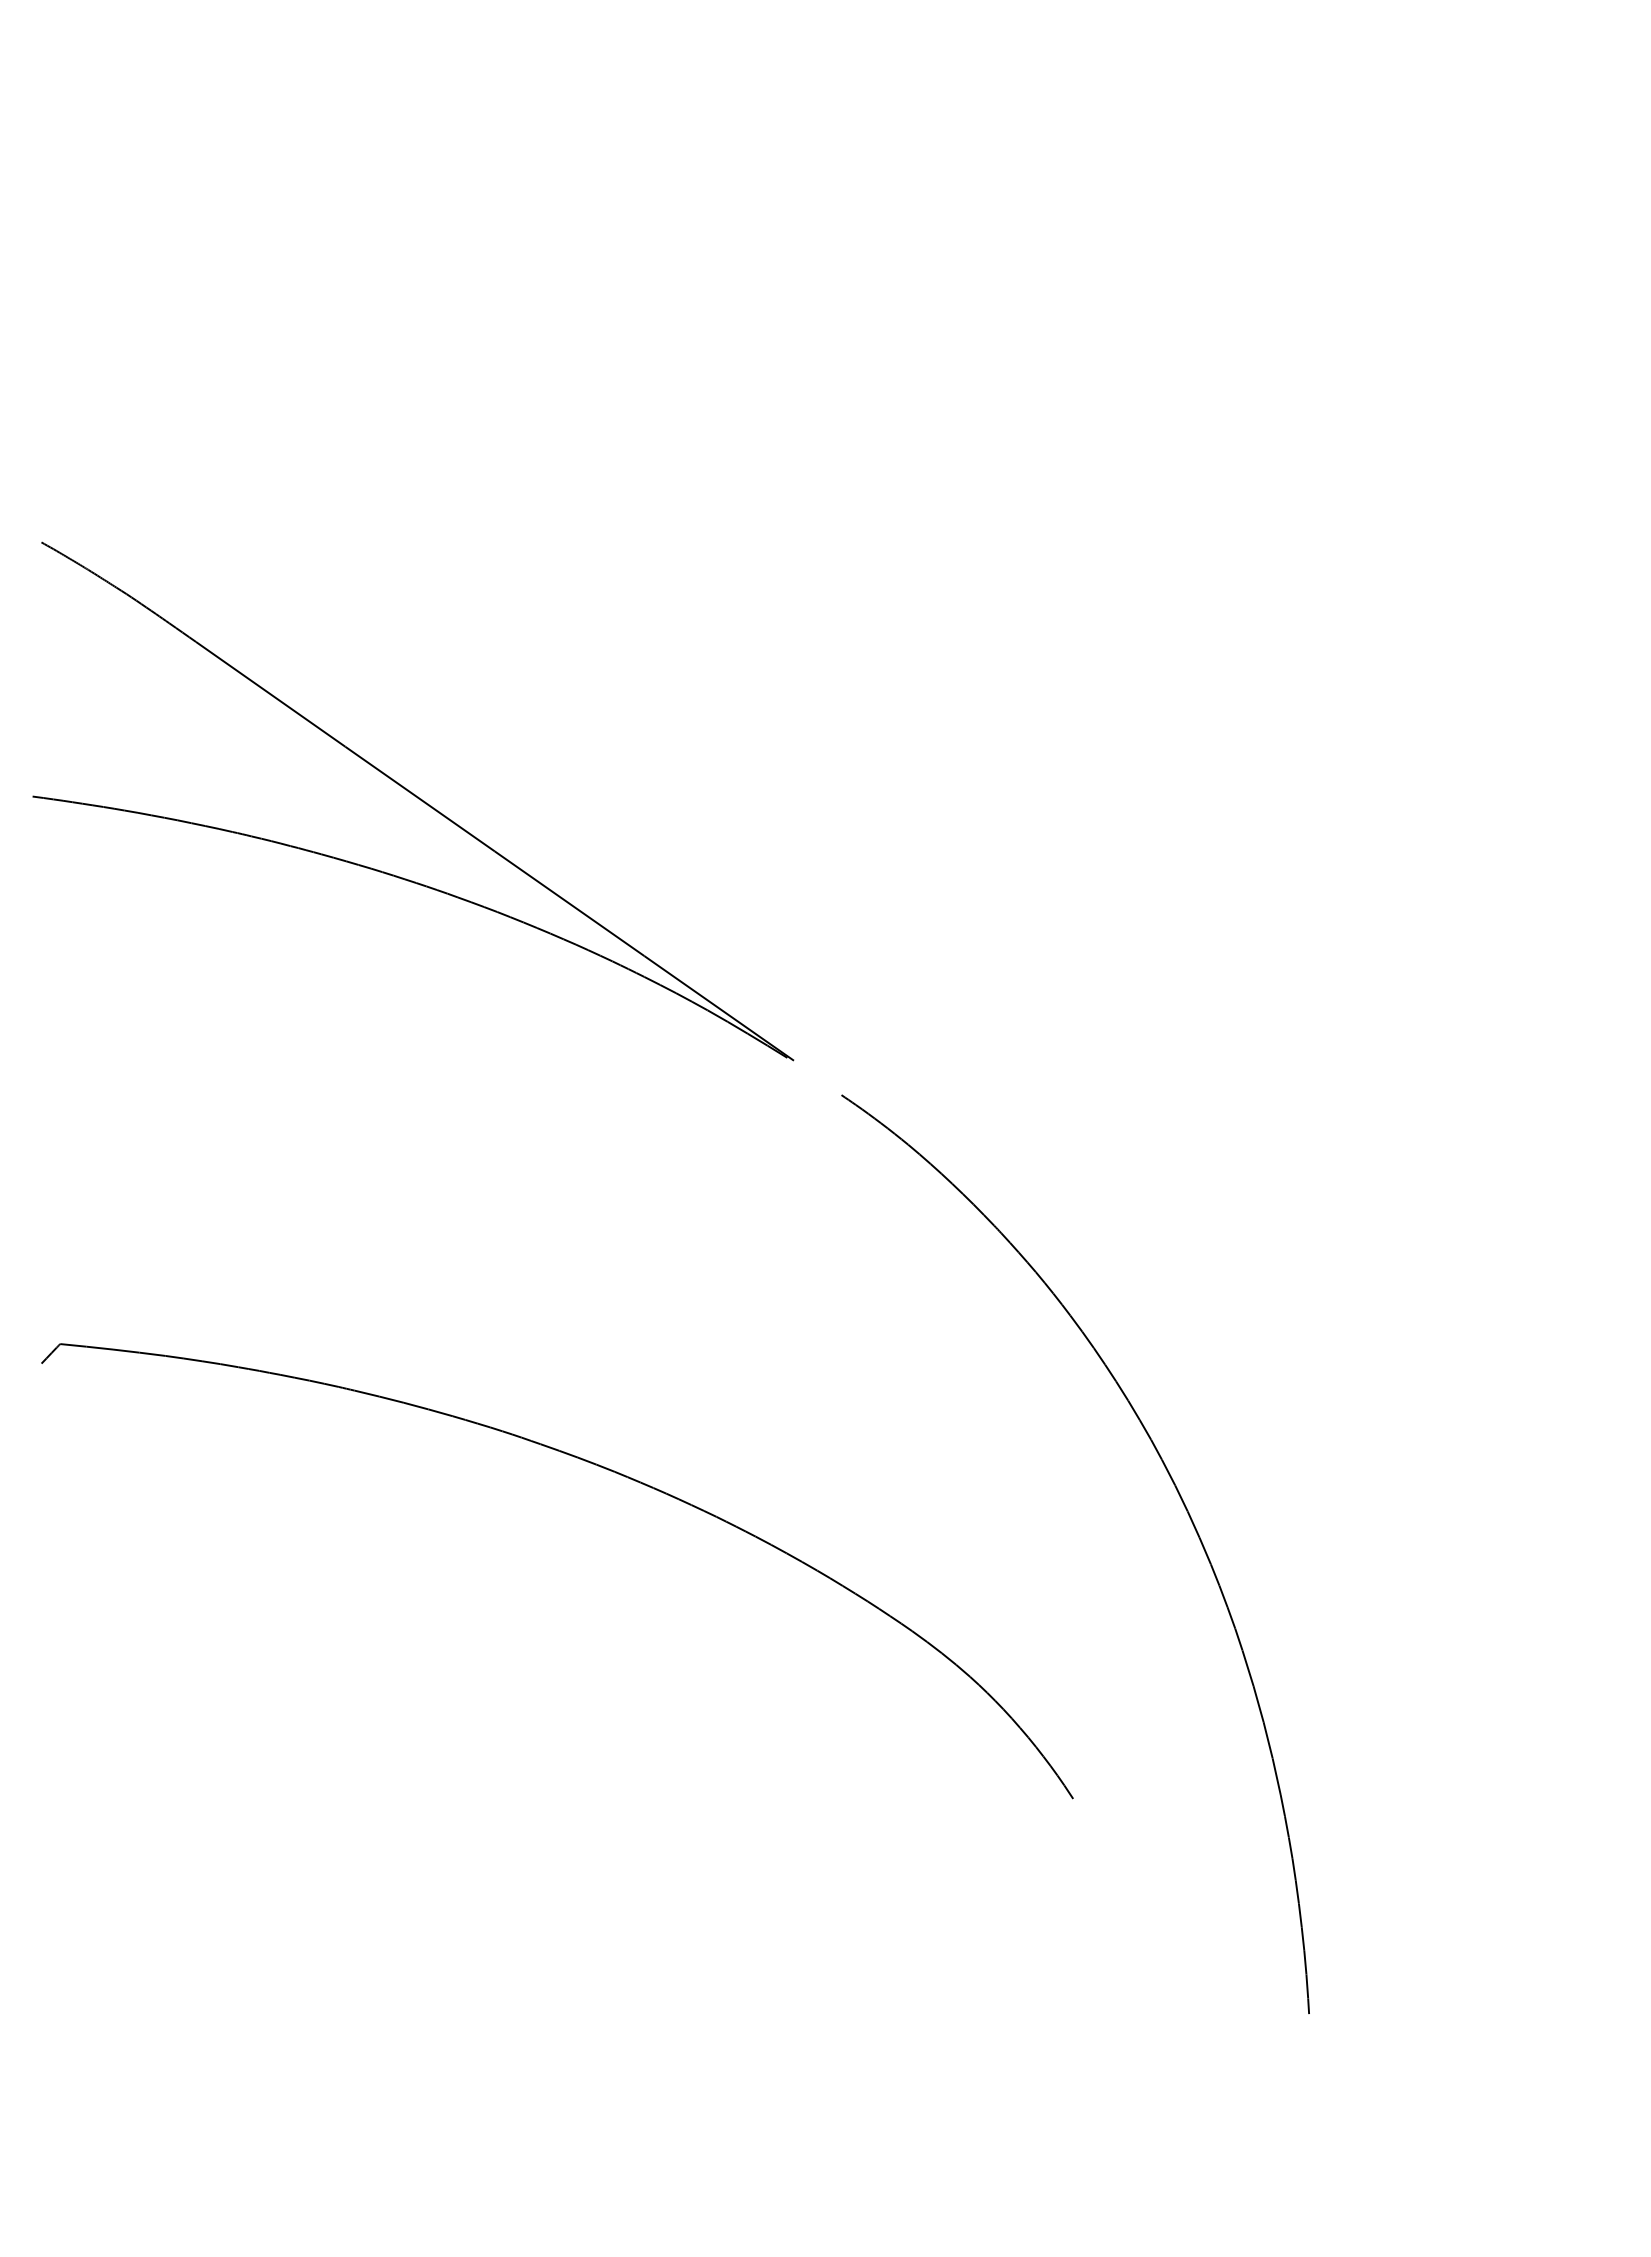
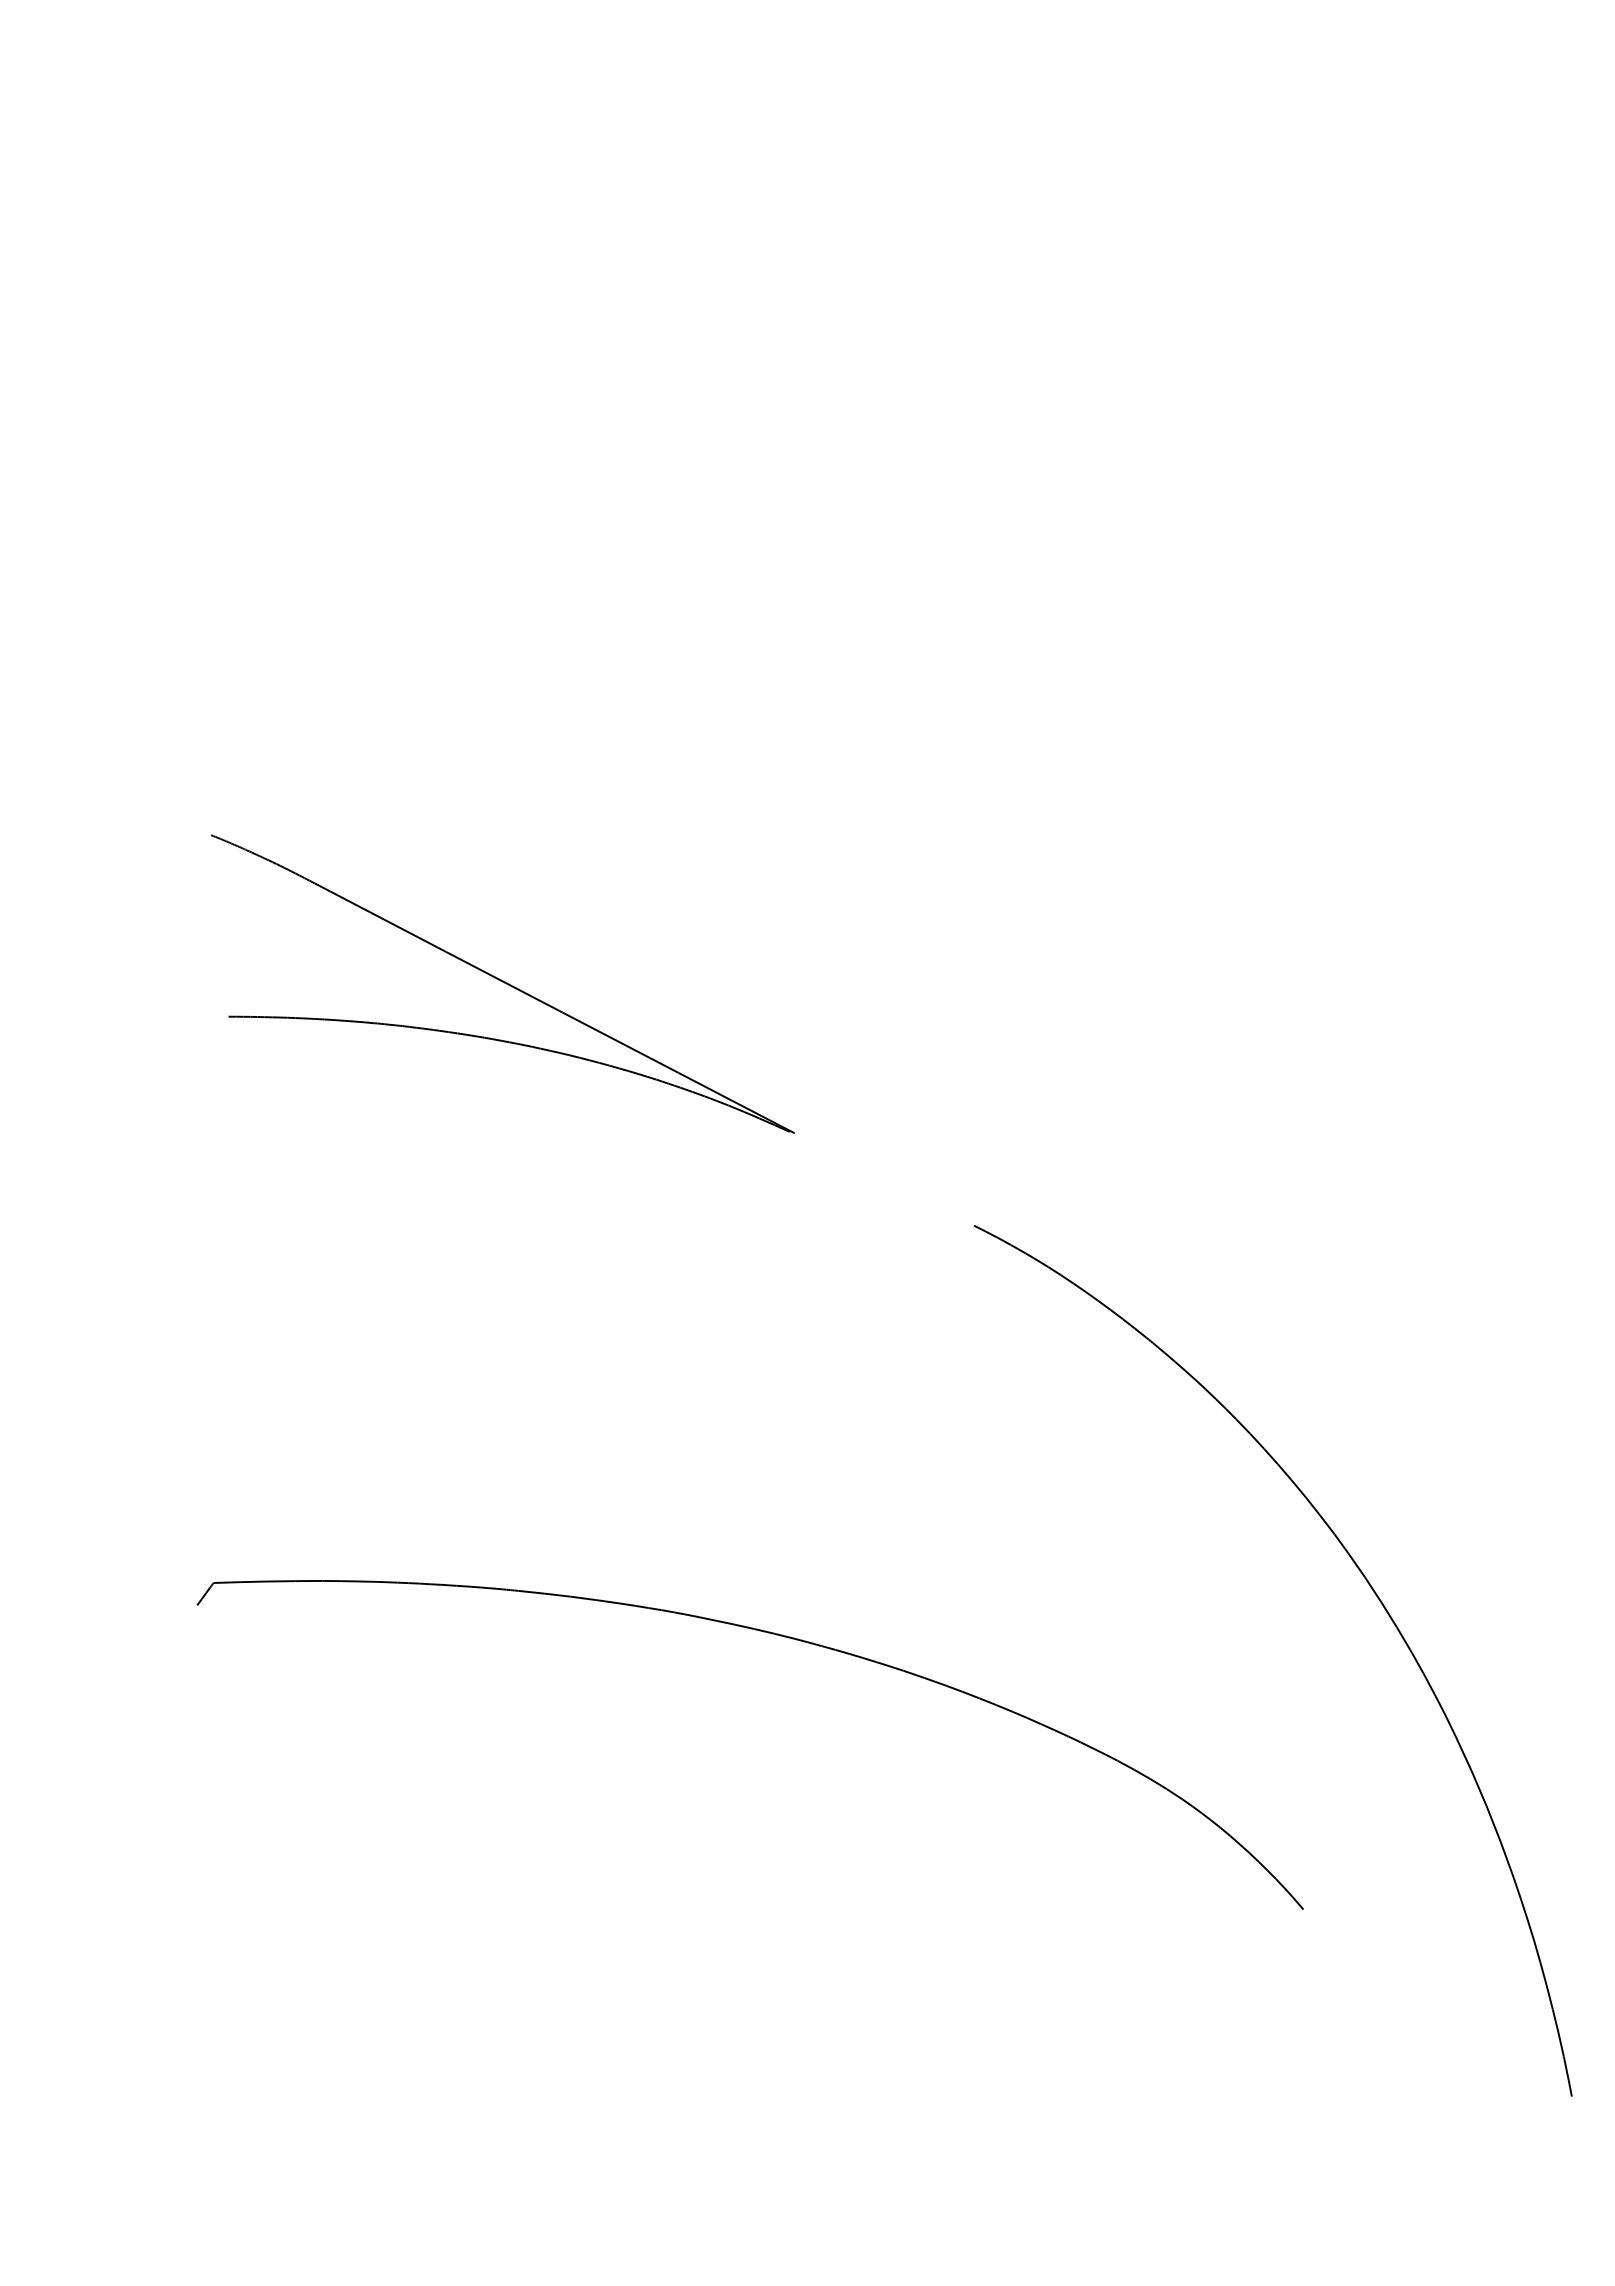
part: (413, 801) -> (499, 984), size x0.7

